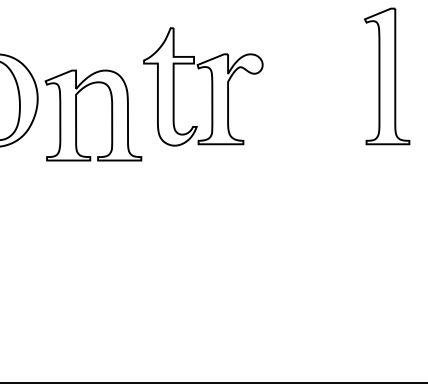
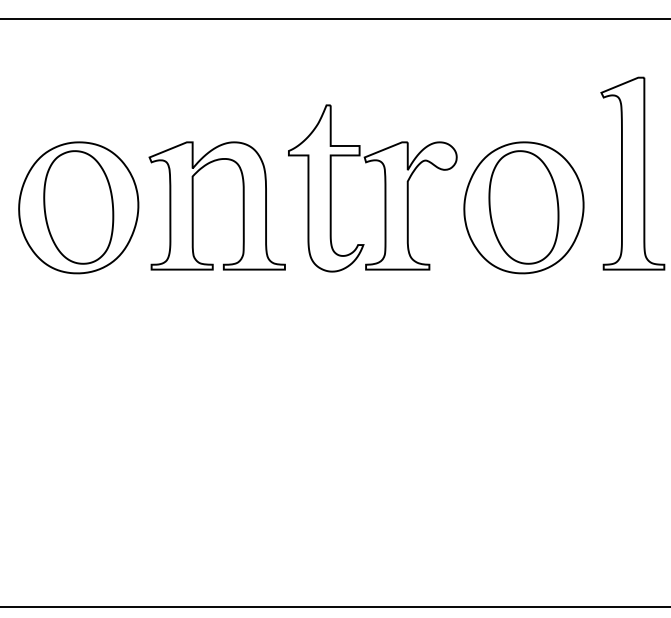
part: (309, 100) -> (523, 207), added
part: (76, 115) -> (193, 205), moved

